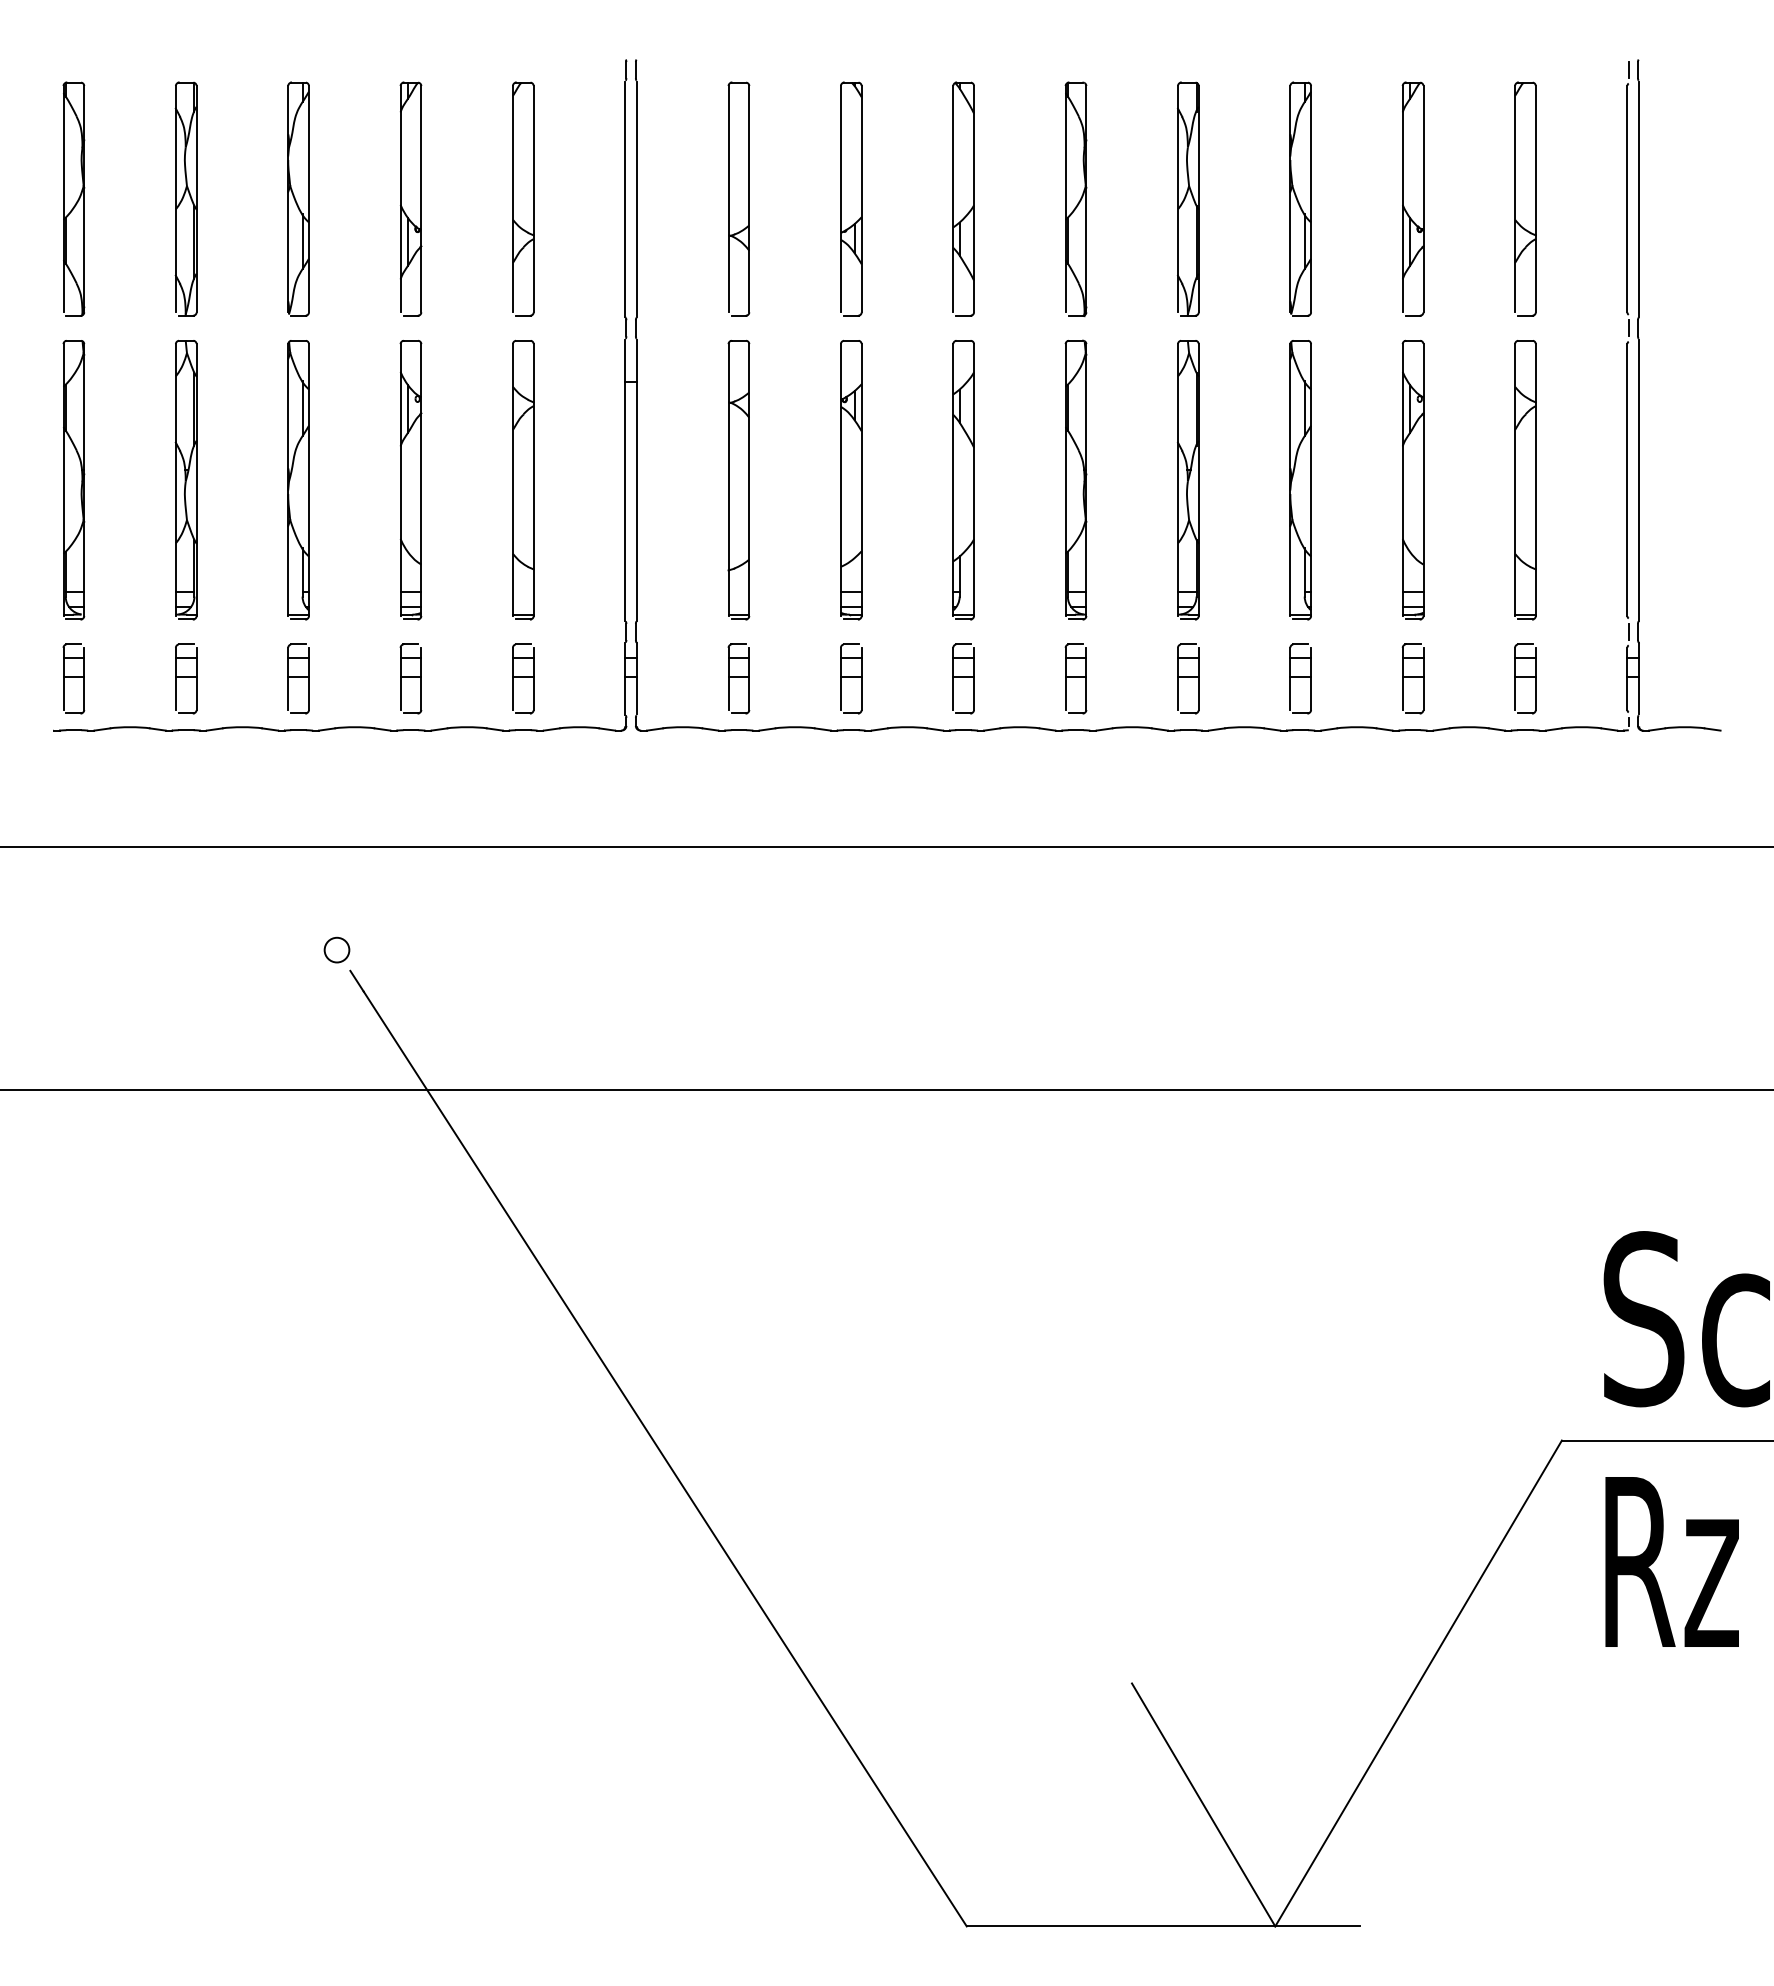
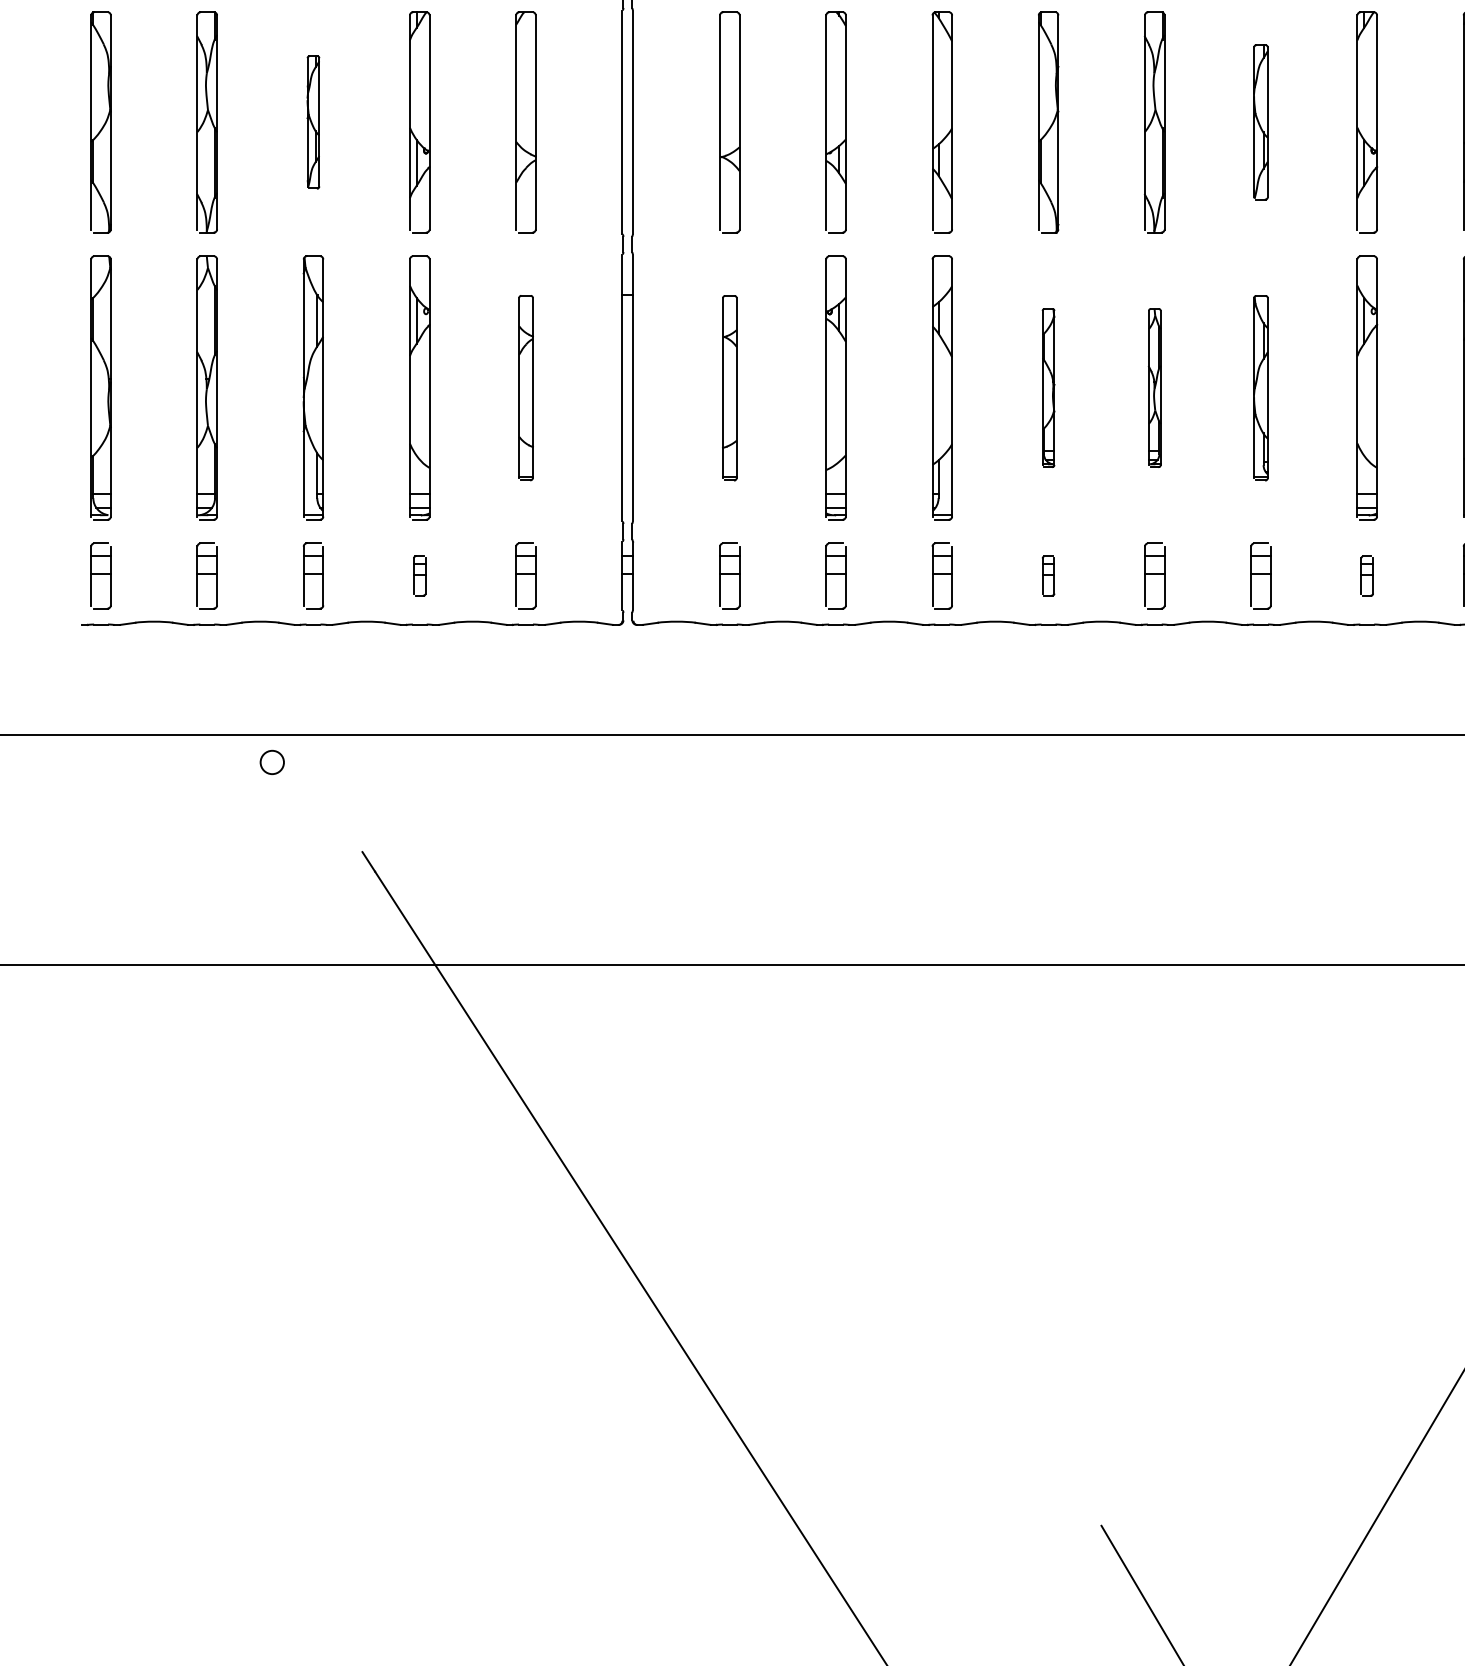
part: (298, 198) -> (313, 121), size x0.6
part: (1300, 198) -> (1260, 121), size x0.7
part: (523, 479) -> (526, 387), size x0.7
part: (1075, 479) -> (1048, 387), size x0.6
part: (1188, 479) -> (1154, 387), size x0.6
part: (738, 480) -> (729, 388), size x0.7
part: (1300, 480) -> (1260, 388), size x0.7
part: (410, 678) -> (419, 575), size x0.6
part: (1075, 678) -> (1048, 575), size x0.6
part: (1412, 678) -> (1366, 575), size x0.6
circle: (336, 949) -> (271, 761), moved

